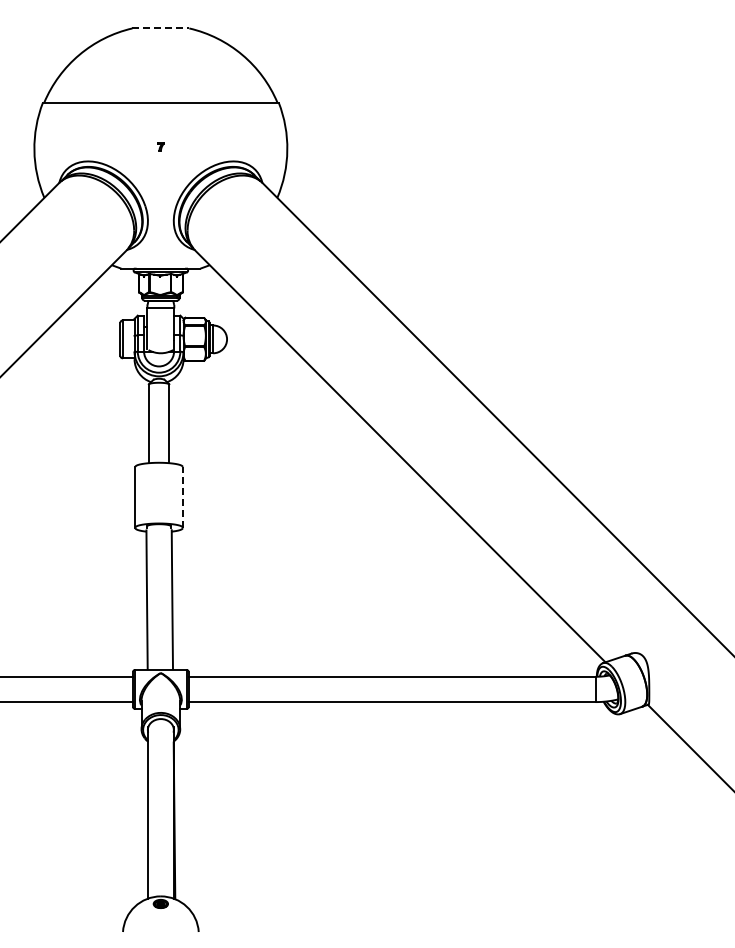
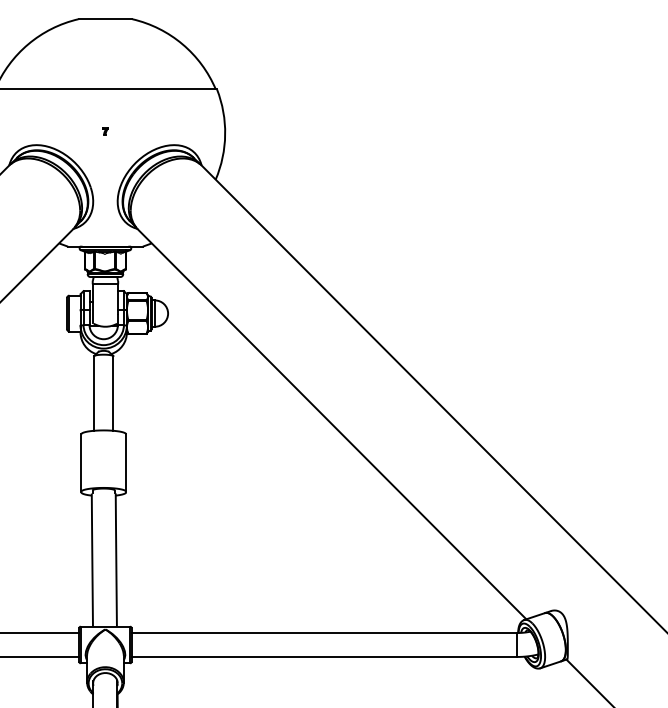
line: (161, 28) -> (106, 19), dashed -> solid
line: (182, 496) -> (125, 462), dashed -> solid

